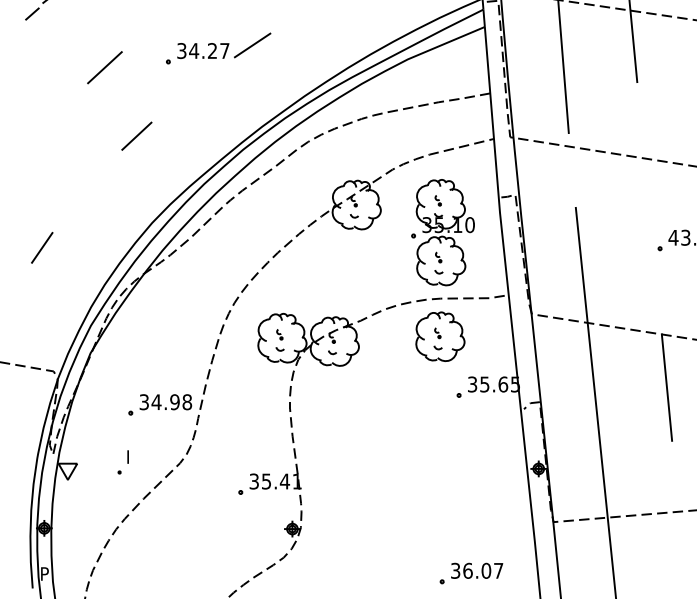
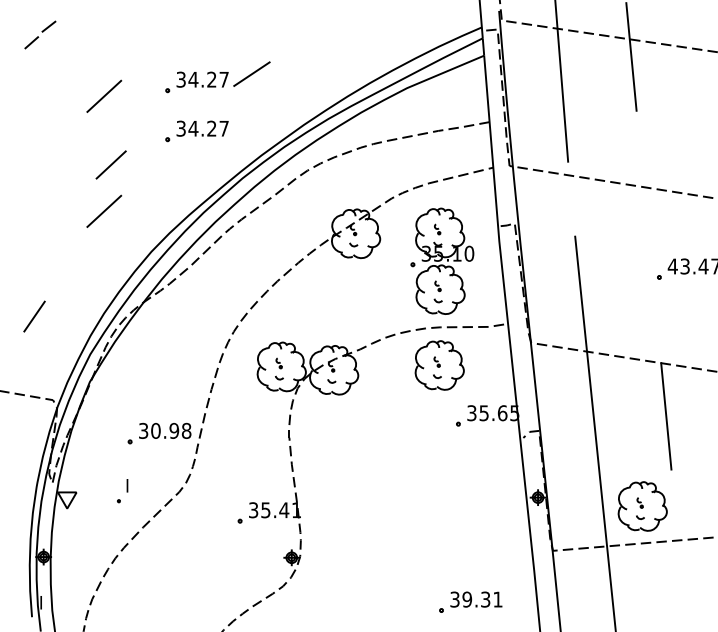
part: (197, 102) -> (196, 131), added
line: (136, 135) -> (110, 164), moved
line: (105, 181) -> (104, 210), added
line: (42, 247) -> (34, 316), moved
text: (156, 401) -> (155, 430), 34.98 -> 30.98
part: (643, 477) -> (642, 506), added
text: (46, 570) -> (45, 599), P -> I
text: (483, 570) -> (482, 599), 36.07 -> 39.31

